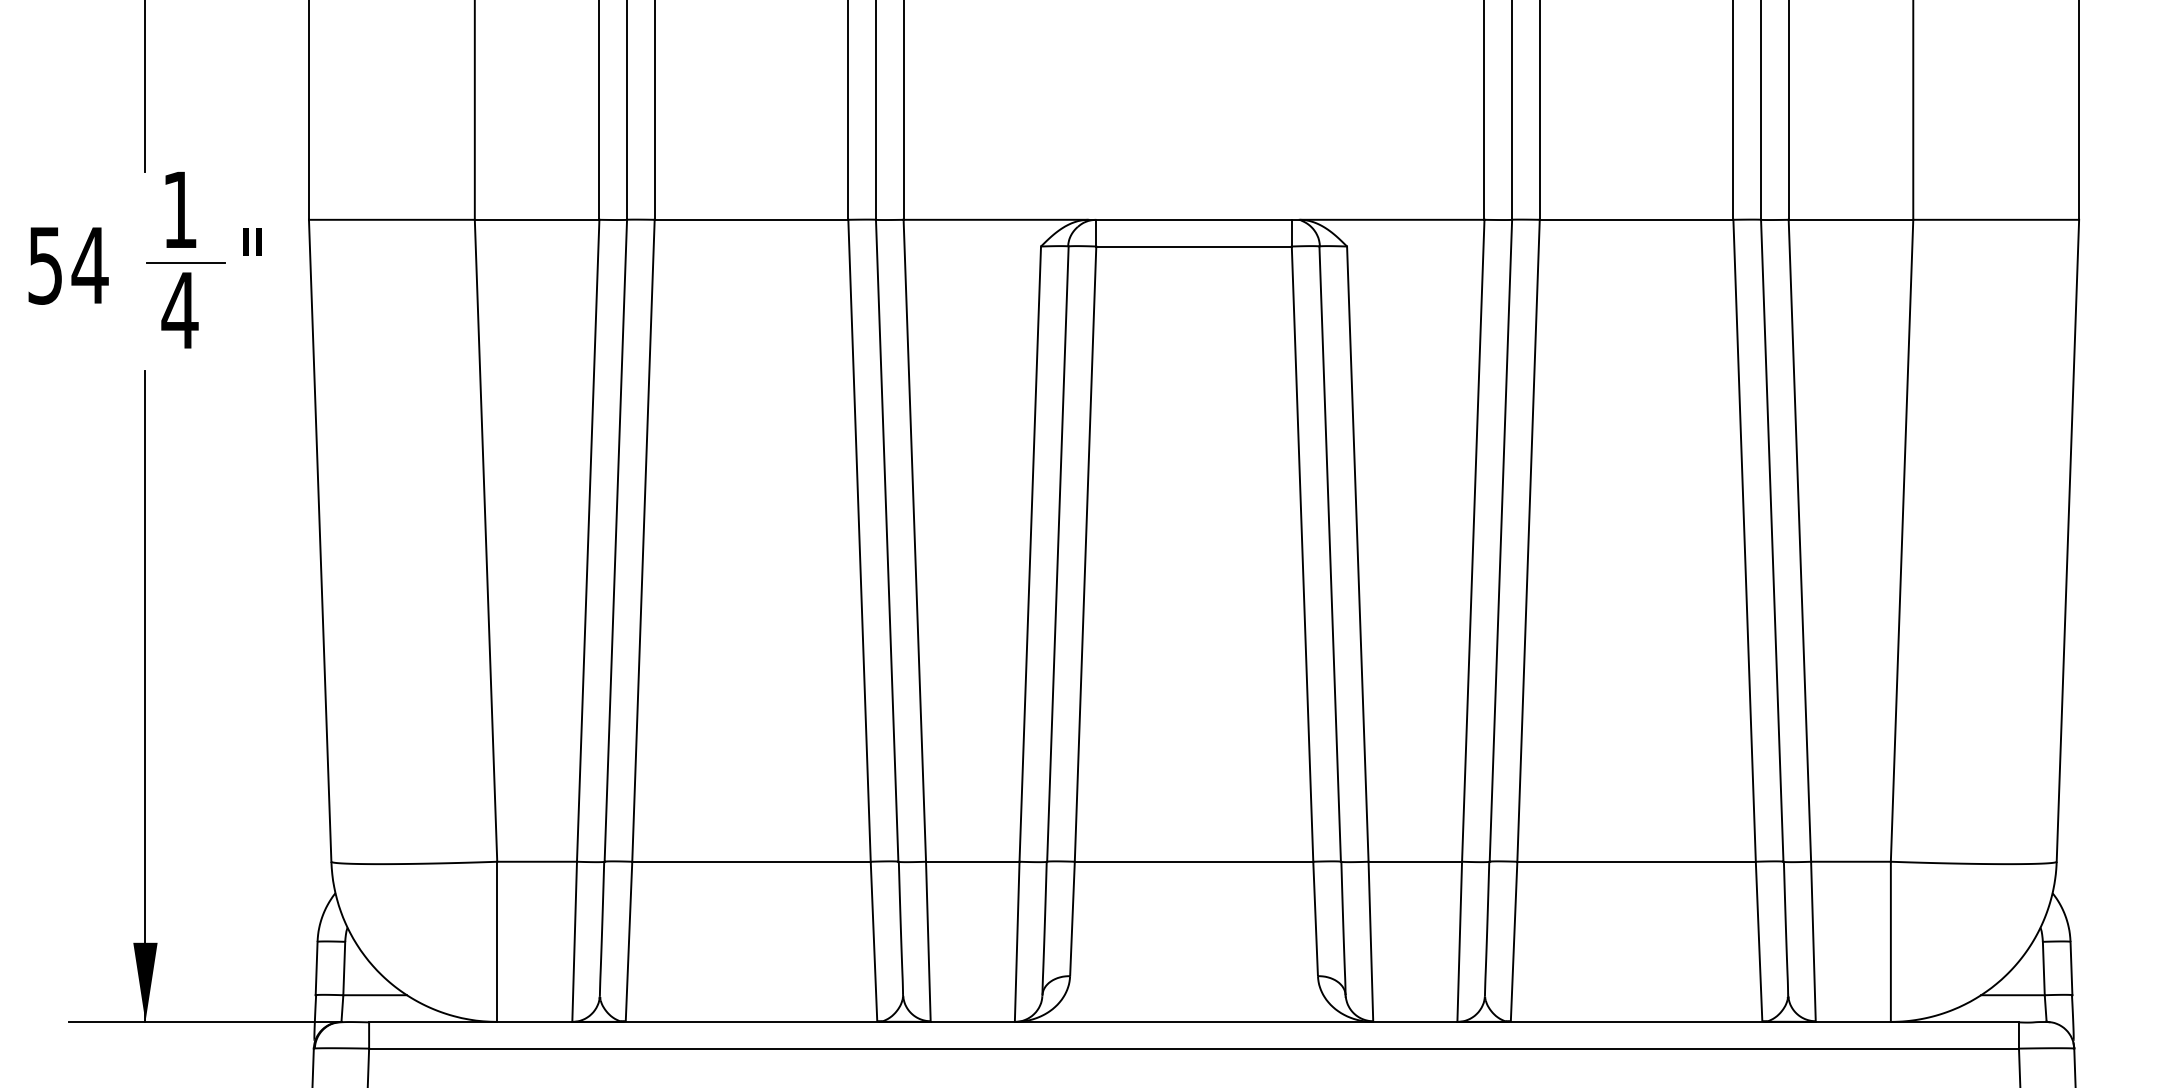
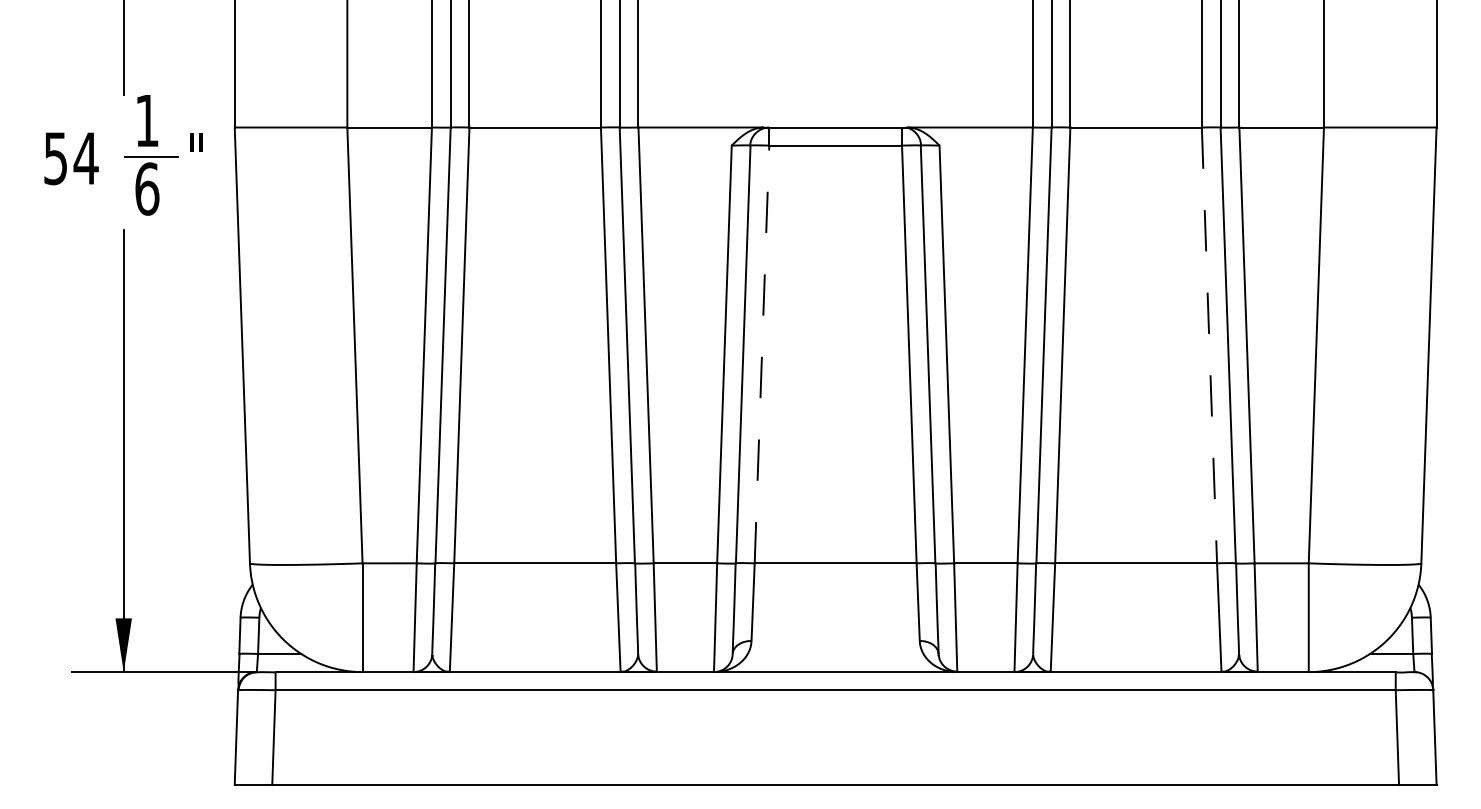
text: (178, 309) -> (146, 188), 4 -> 6
line: (1744, 540) -> (1209, 345), solid -> dashed
line: (1086, 554) -> (762, 354), solid -> dashed

